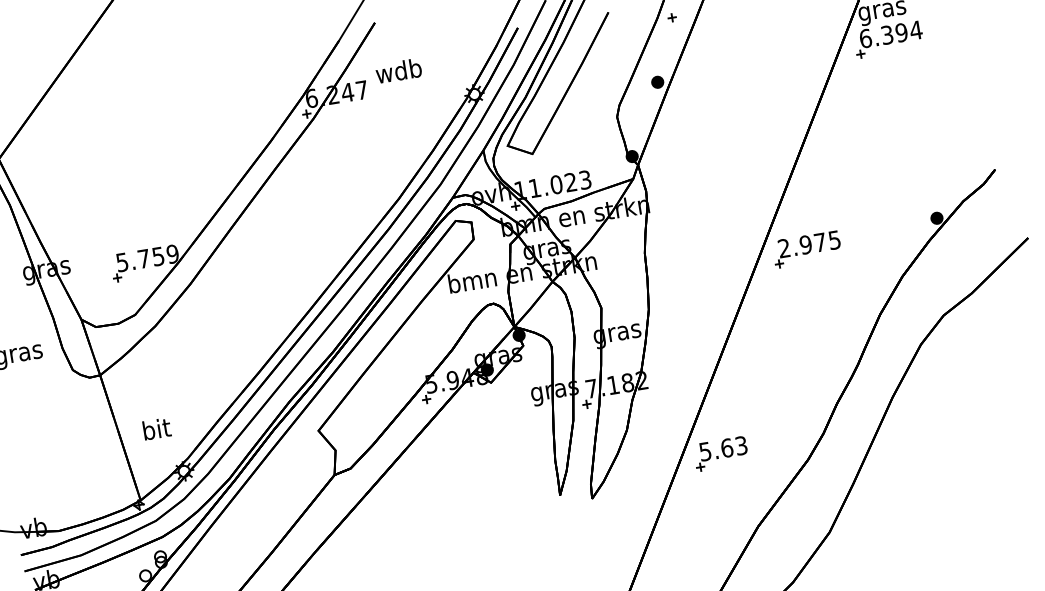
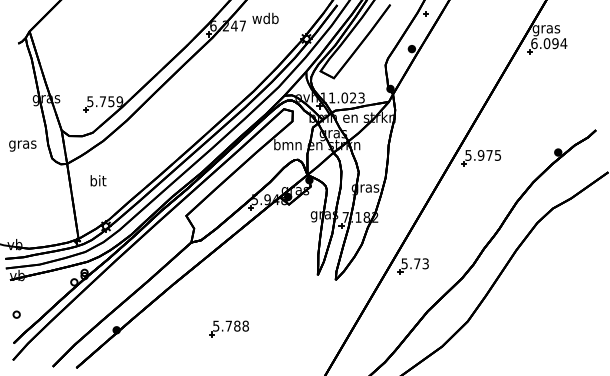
text: (886, 35) -> (546, 43), 6.394 -> 6.094
text: (784, 248) -> (468, 155), 2.975 -> 5.975
text: (156, 428) -> (98, 180), moved
text: (727, 447) -> (417, 263), 5.63 -> 5.73

